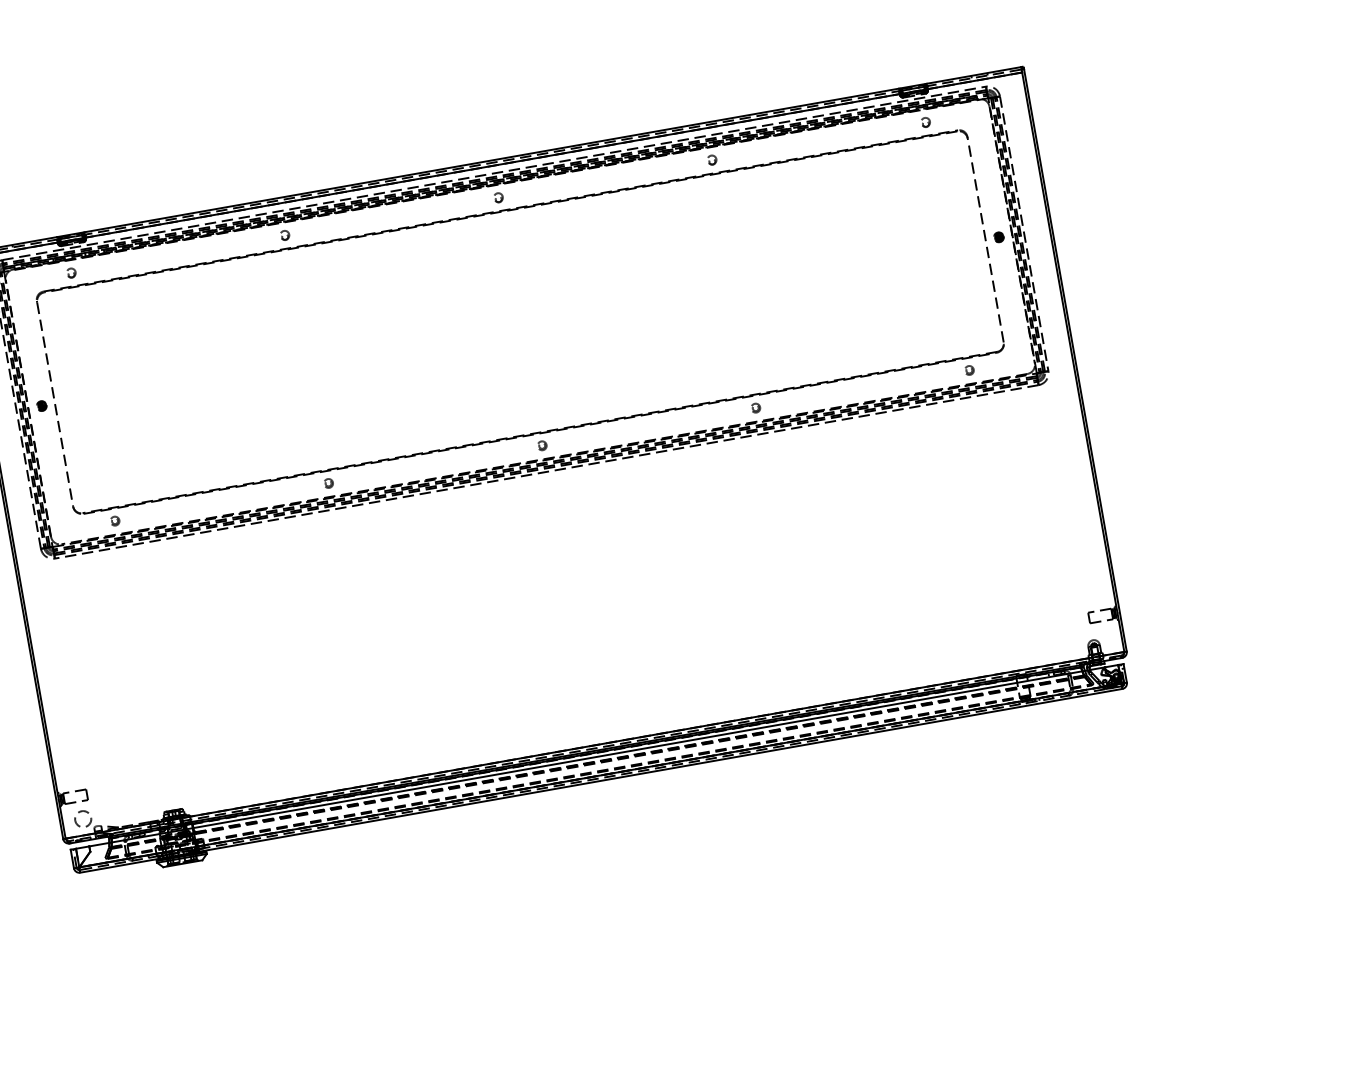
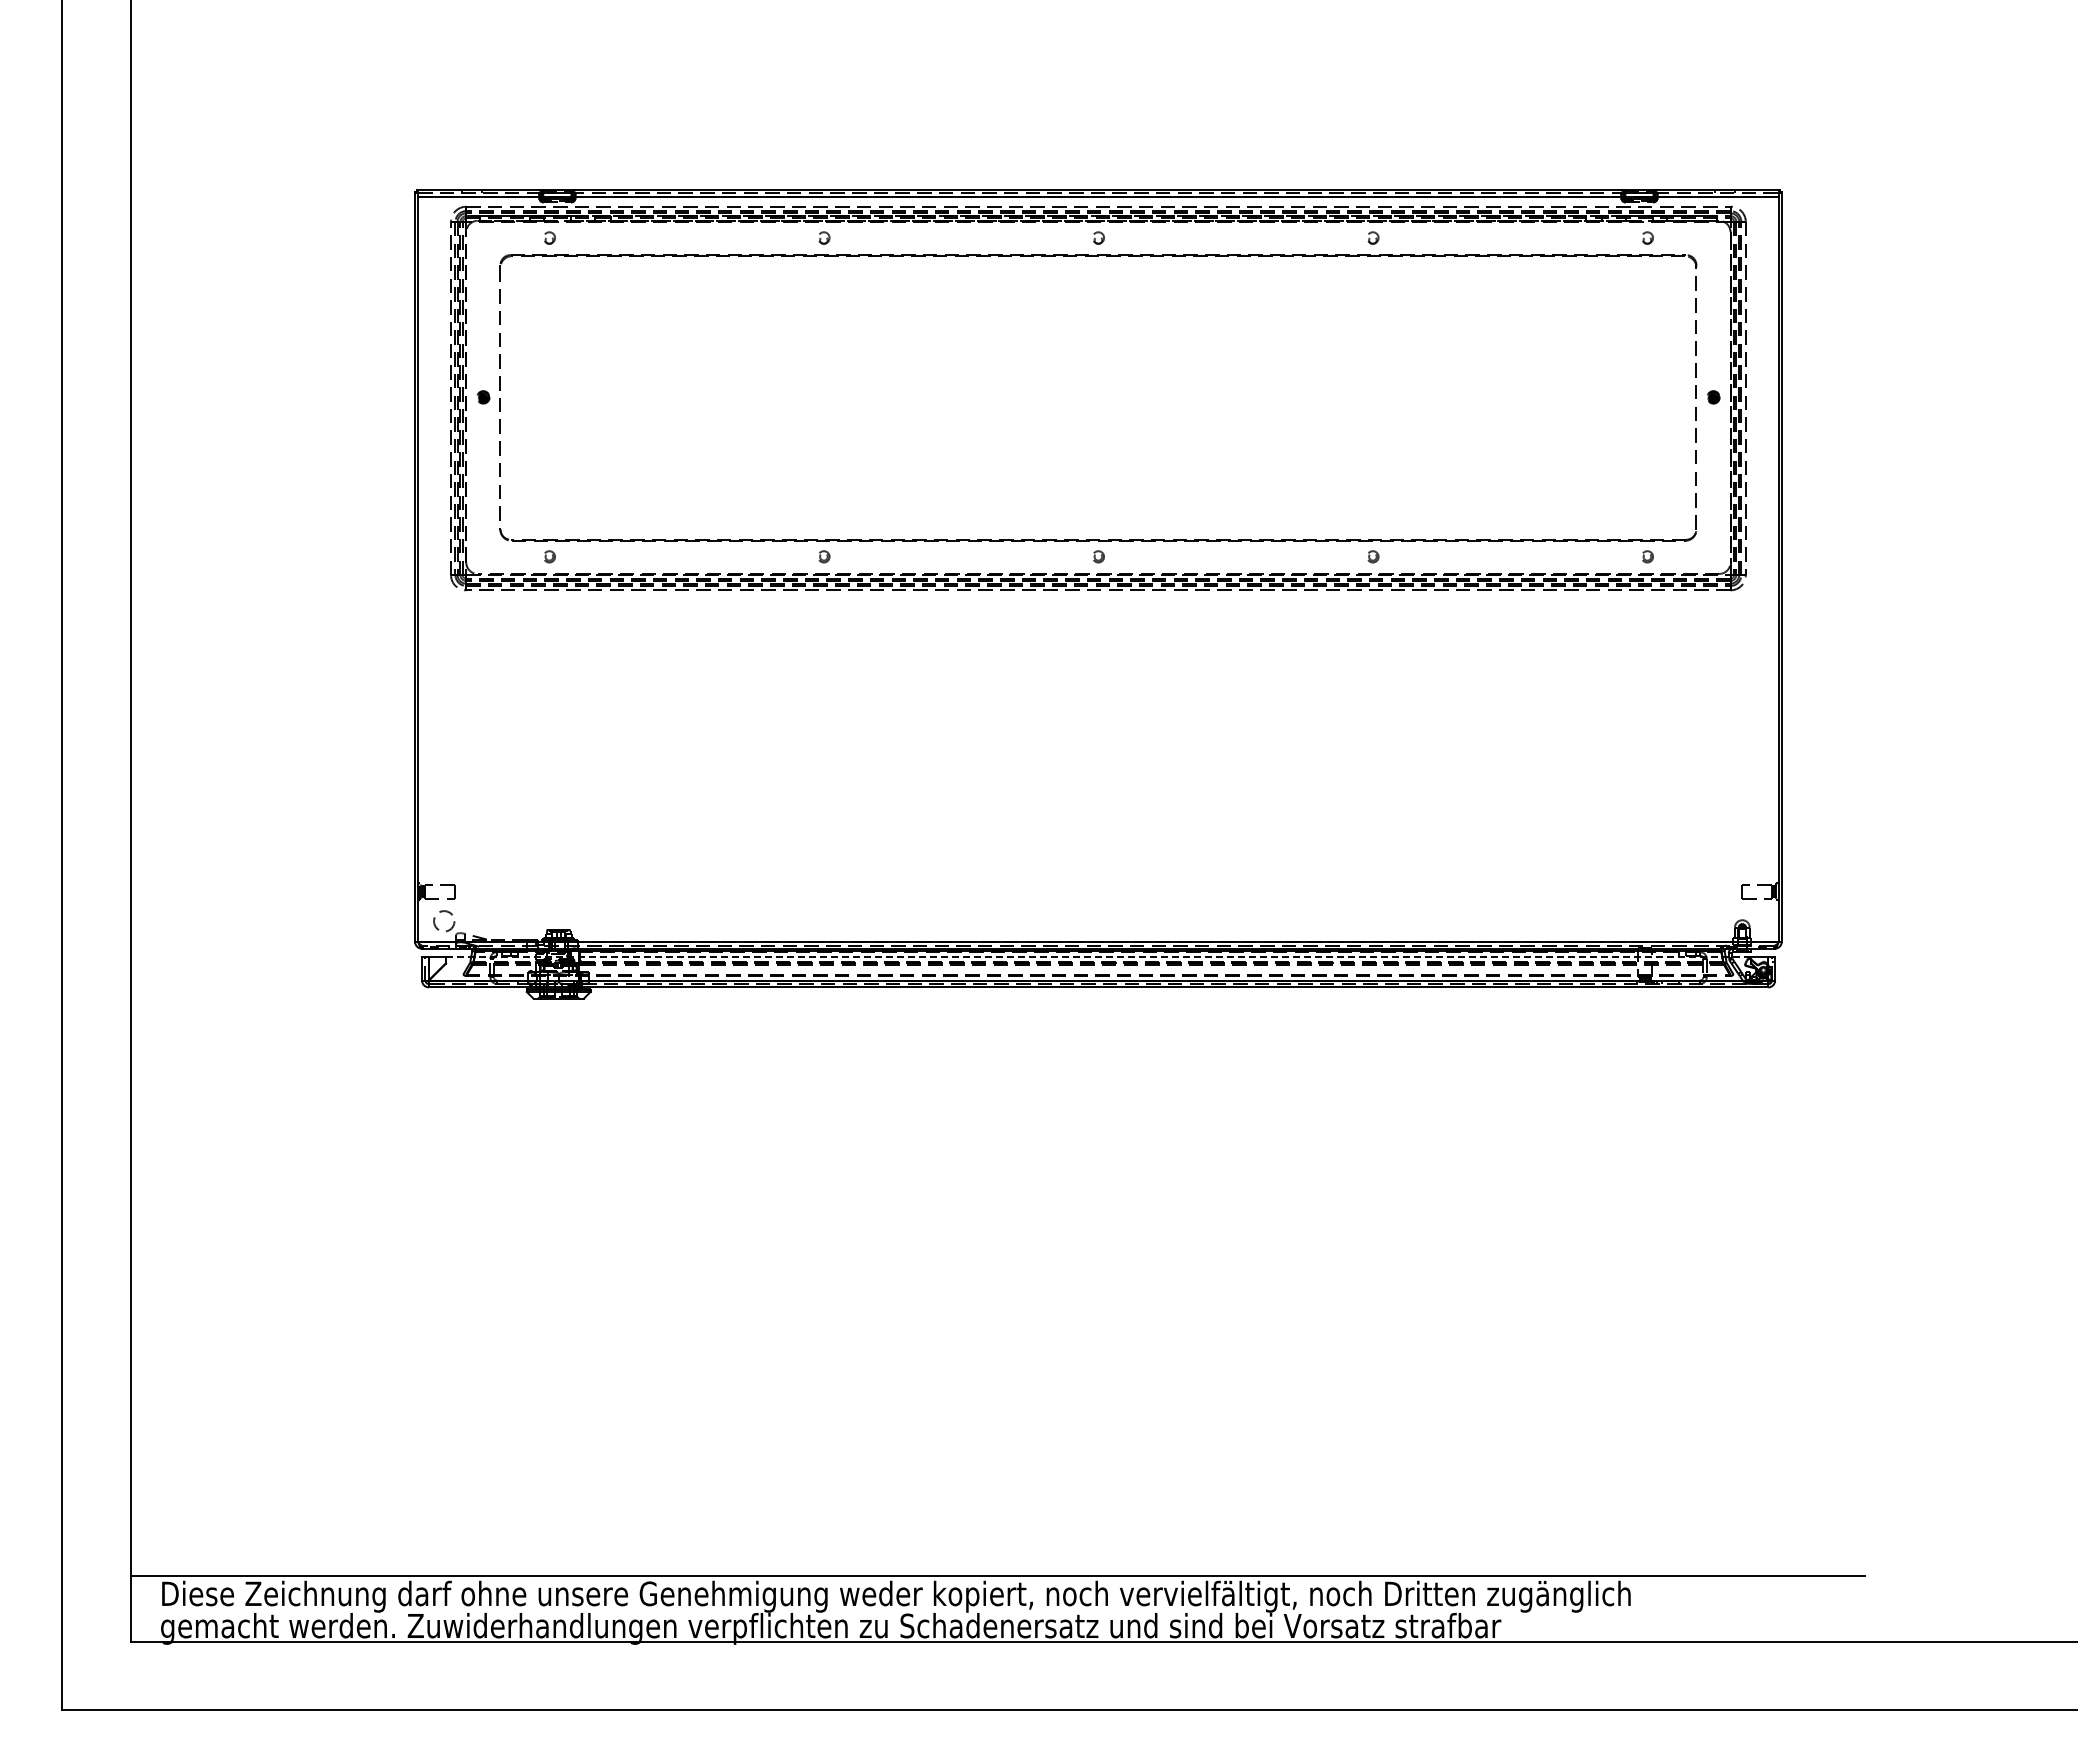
line: (597, 756) -> (1098, 956), solid -> dashed

